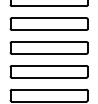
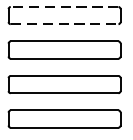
line: (48, 18) -> (63, 7), solid -> dashed
line: (49, 30) -> (64, 24), solid -> dashed

